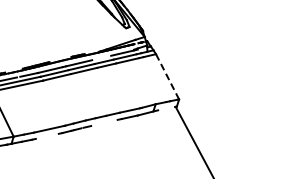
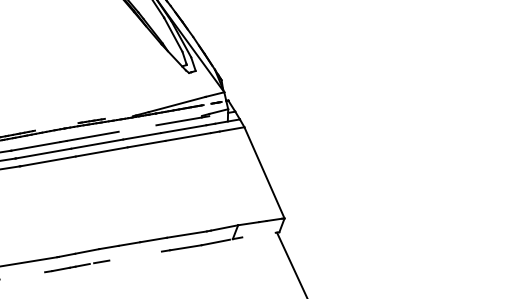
line: (167, 77) -> (264, 174), dashed -> solid

